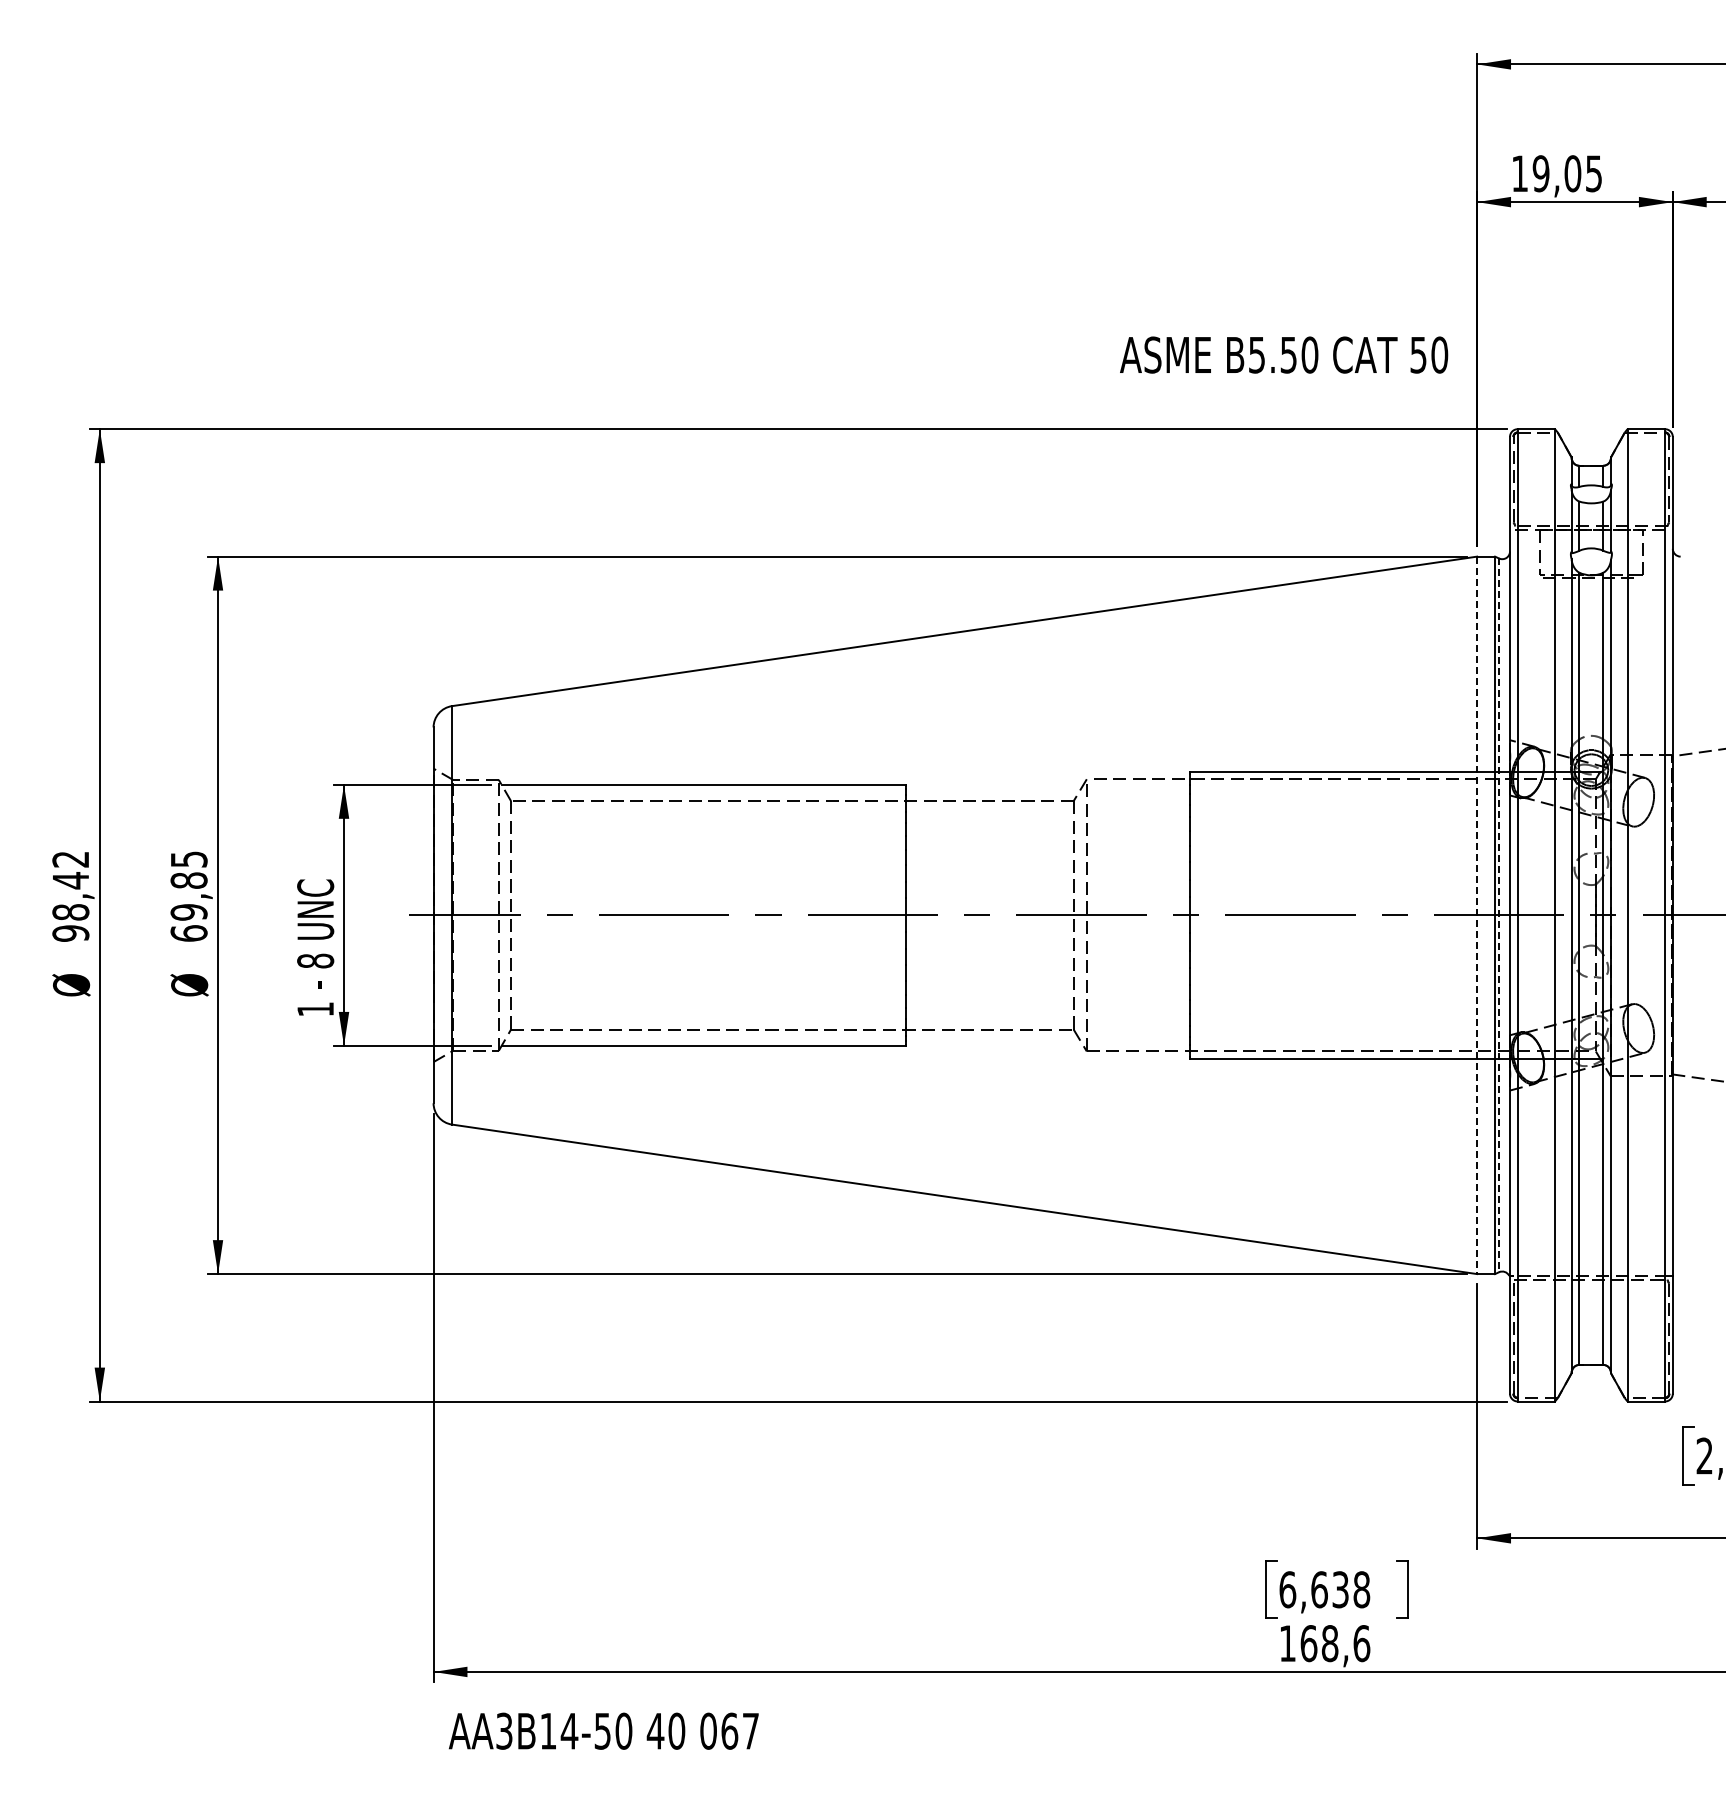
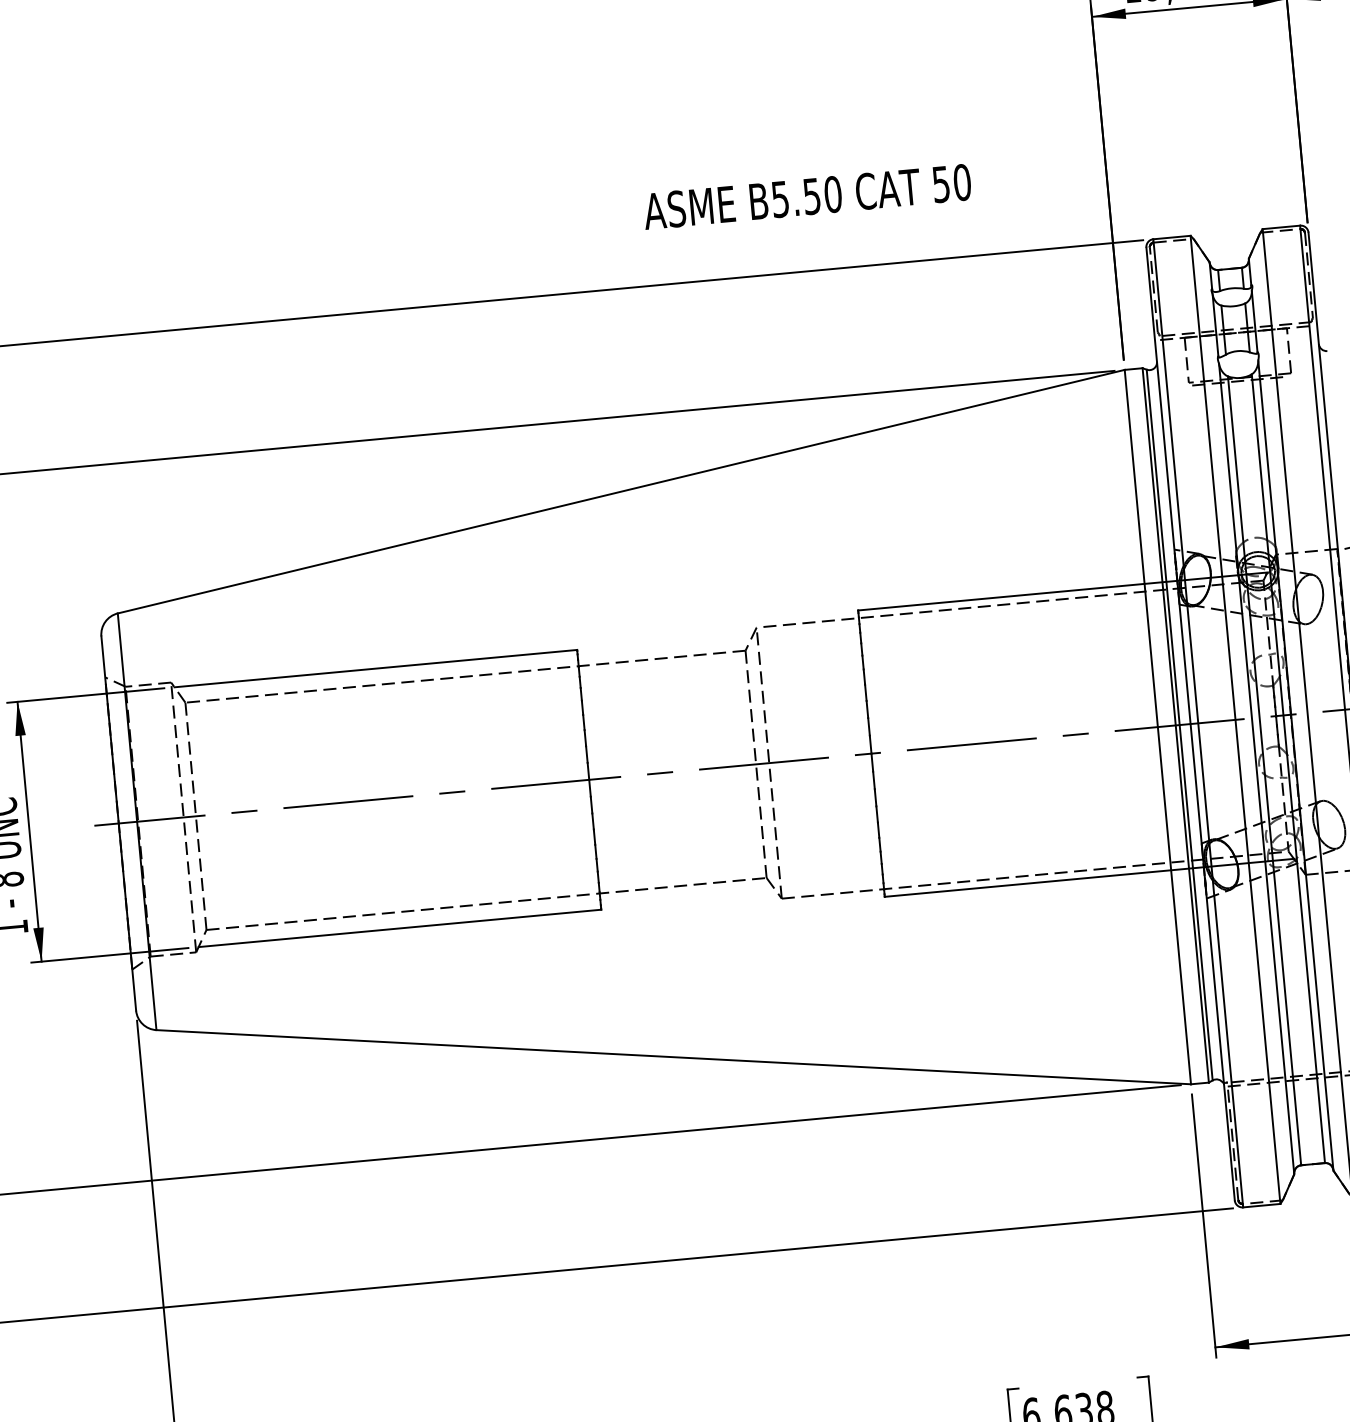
text: (1284, 354) -> (807, 196), moved
line: (1477, 915) -> (1158, 727), dashed -> solid
line: (1499, 915) -> (1180, 725), dashed -> solid

